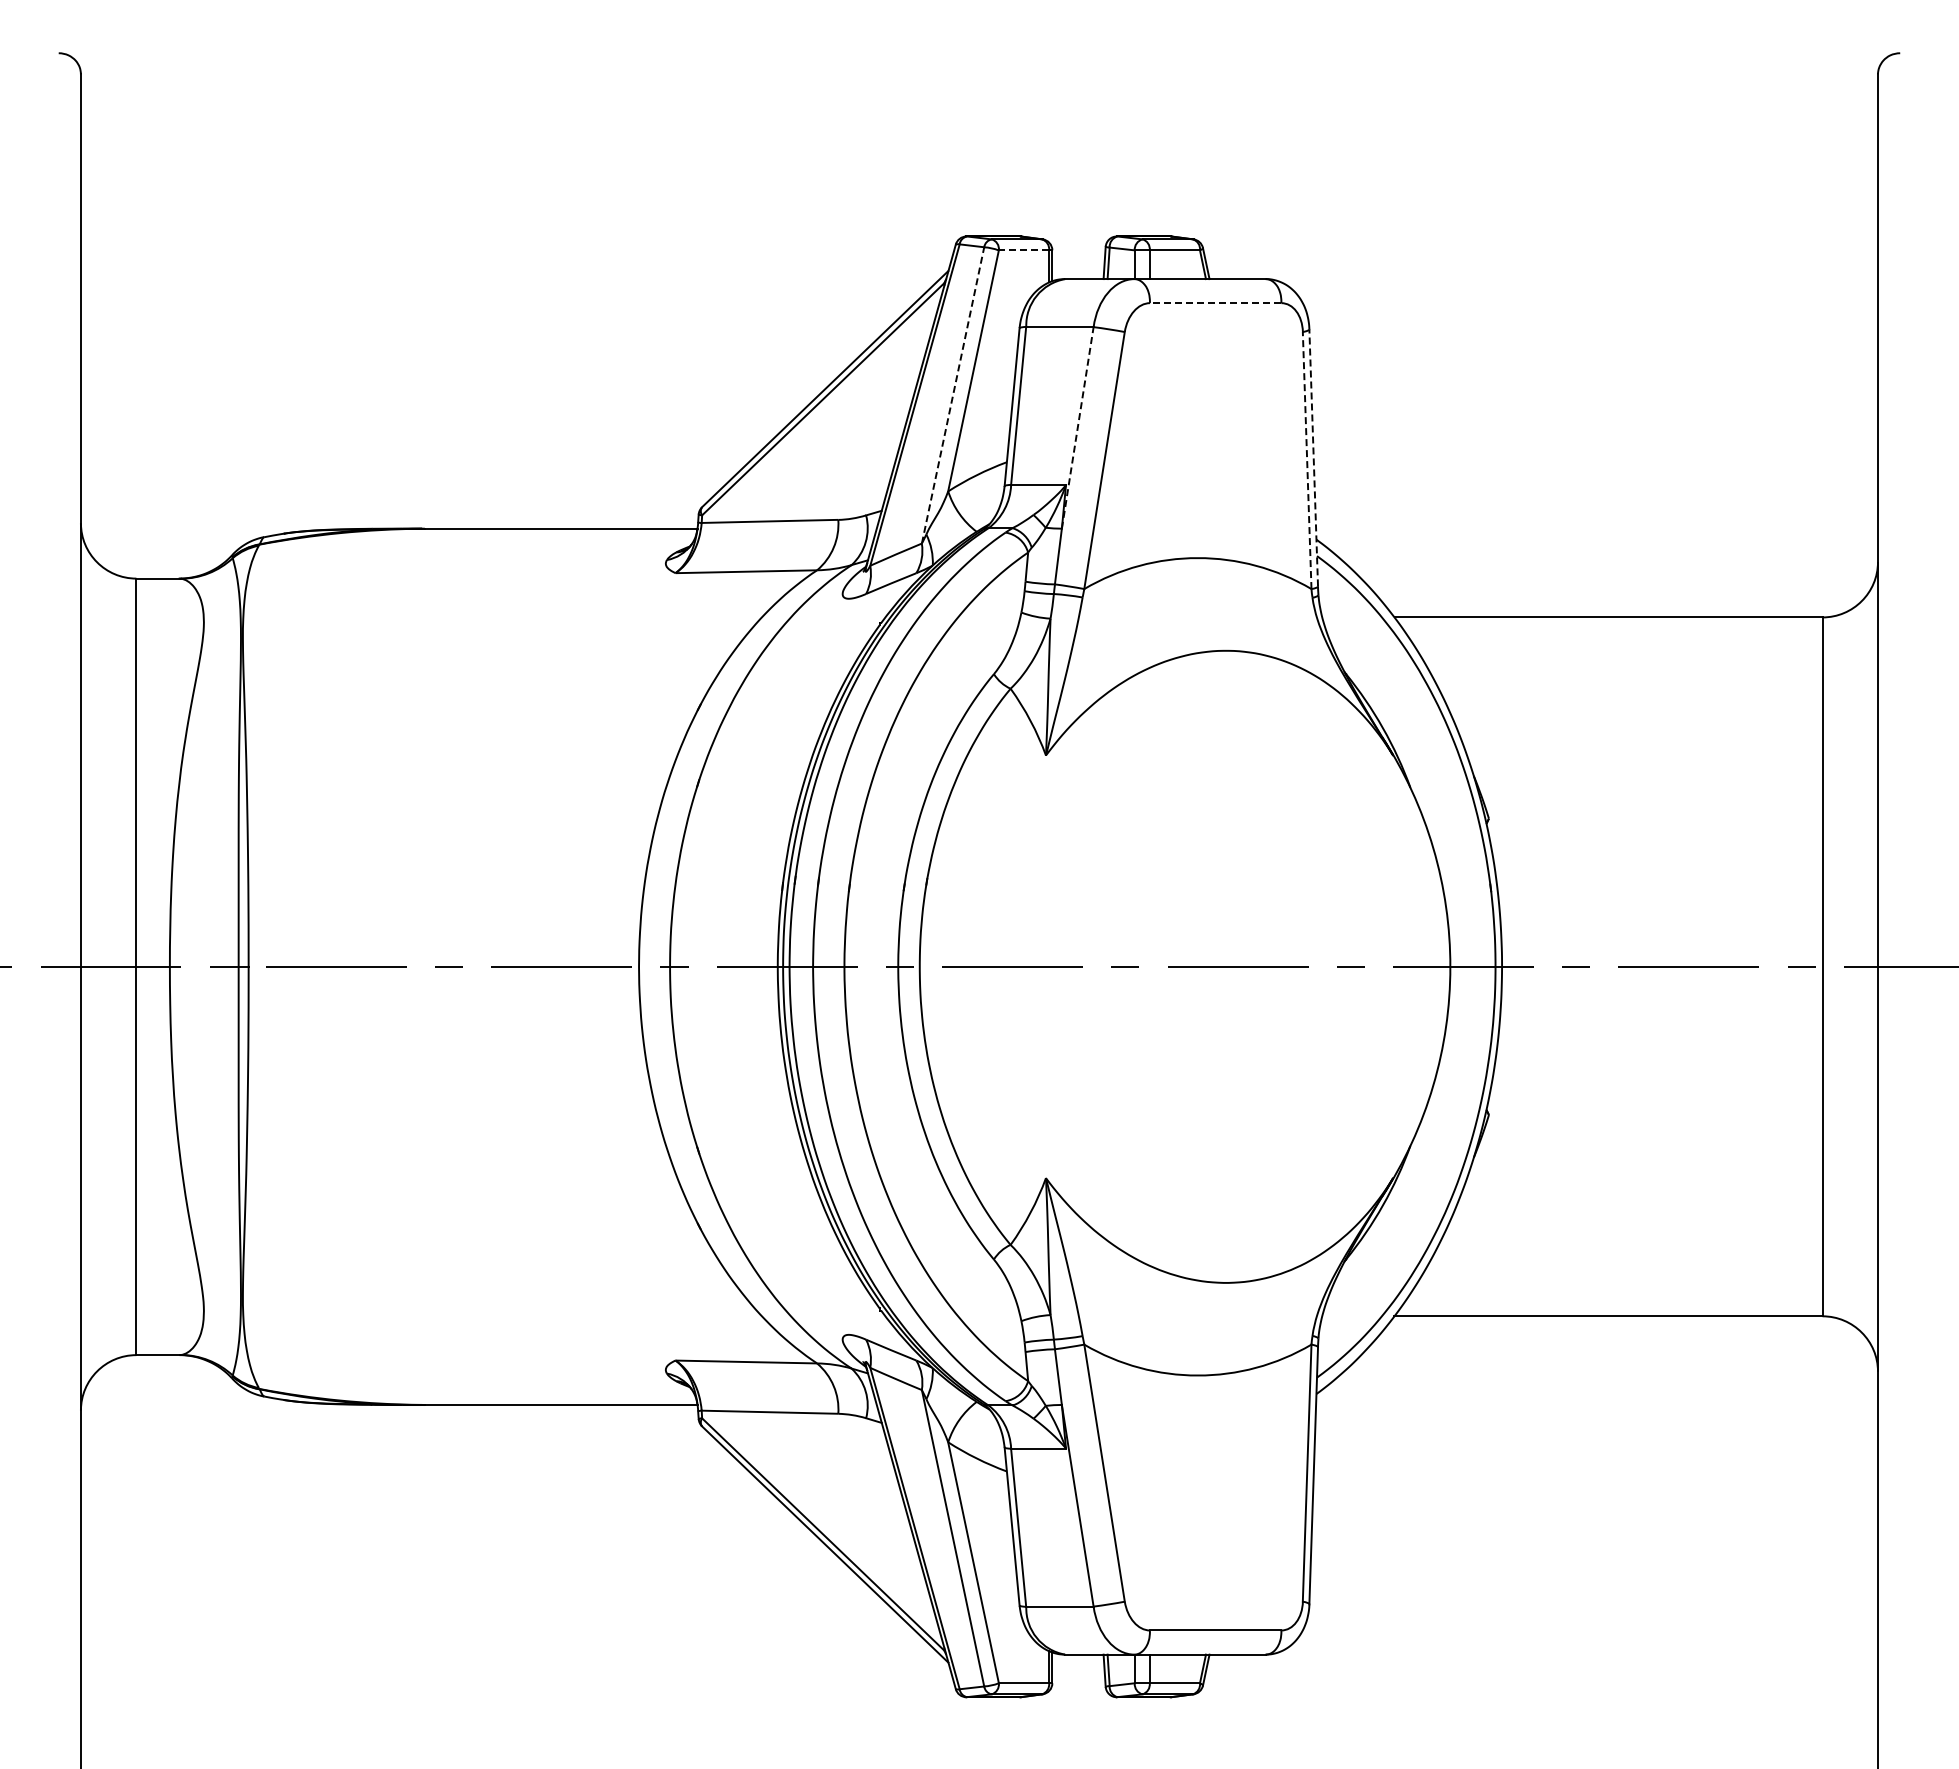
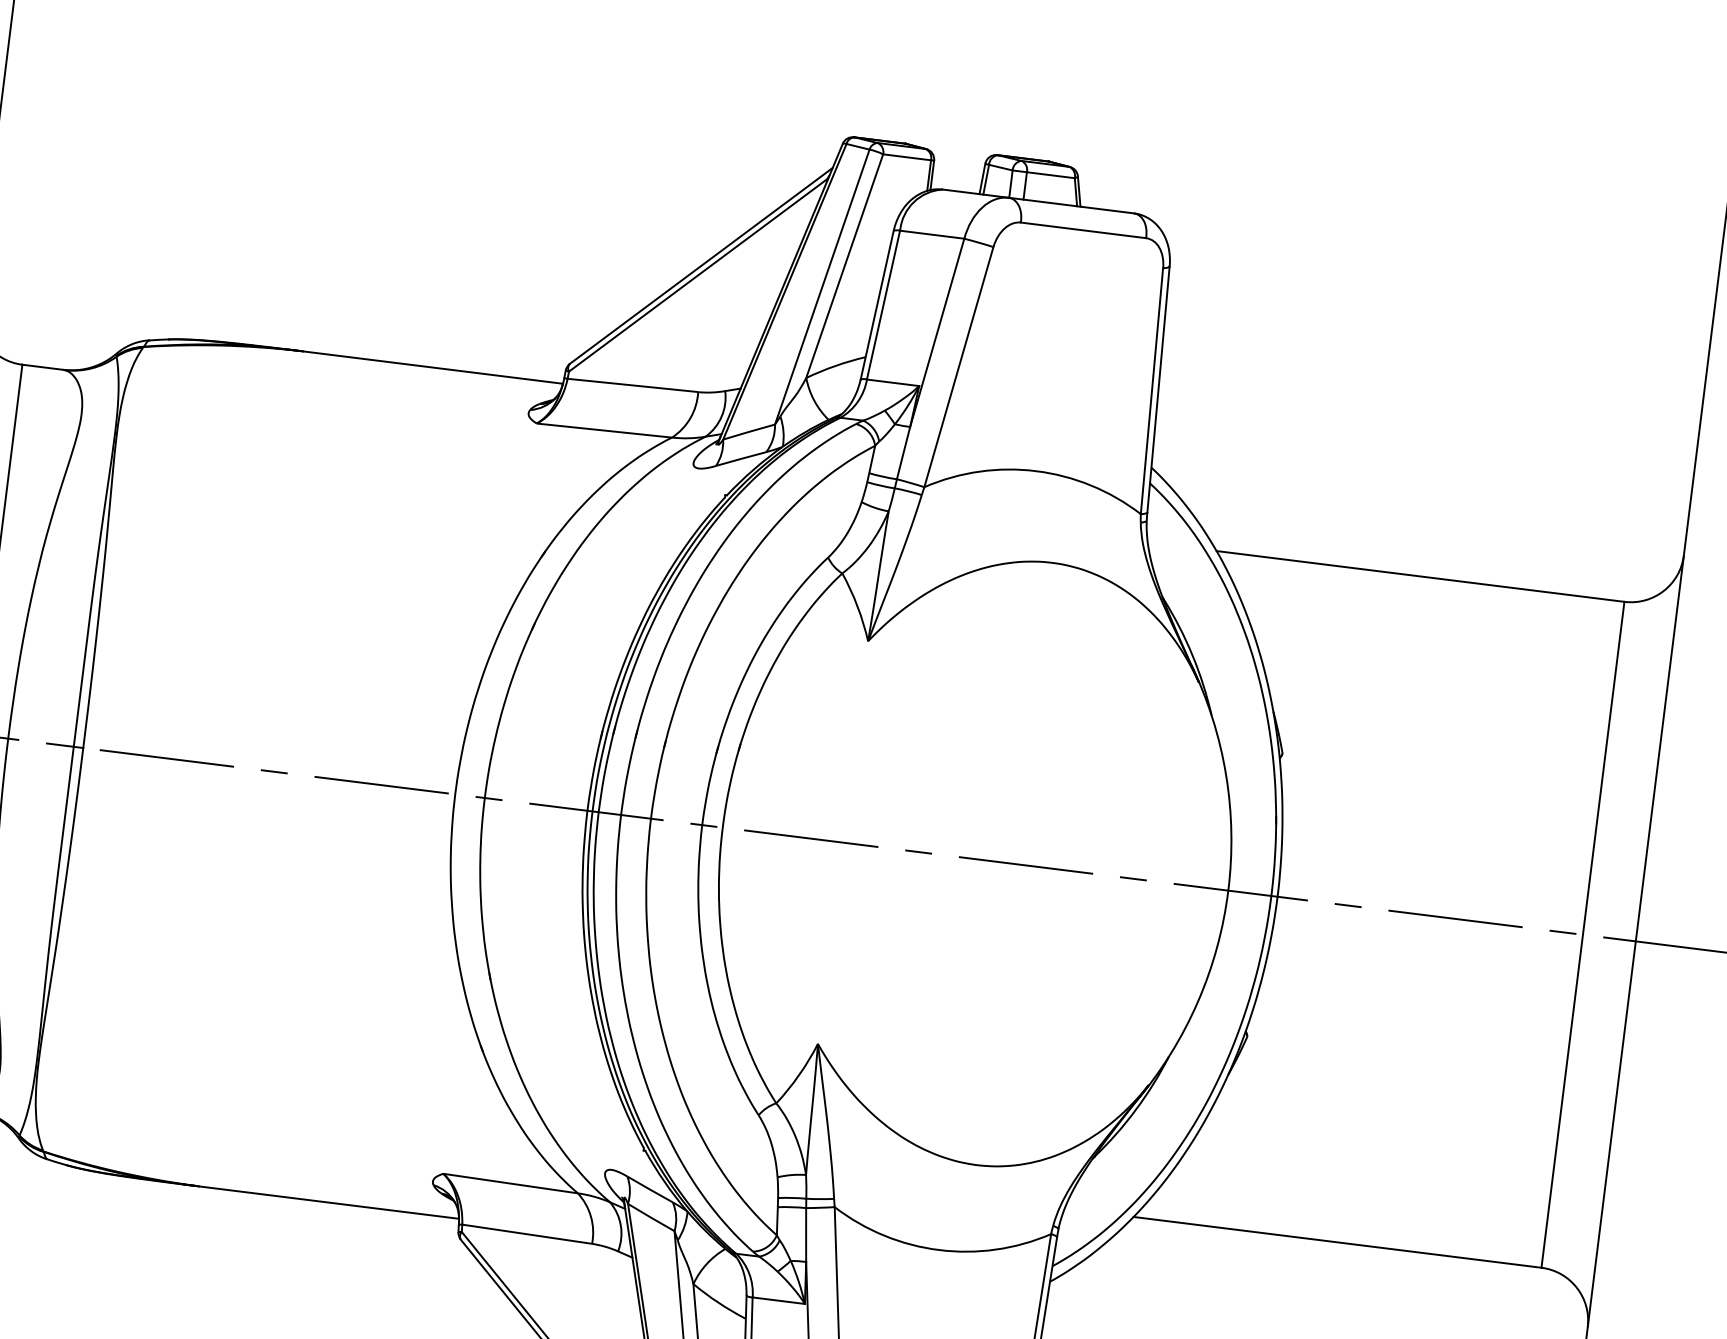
line: (1023, 250) -> (906, 157), dashed -> solid
line: (1215, 303) -> (1083, 230), dashed -> solid
line: (953, 394) -> (822, 286), dashed -> solid
line: (1077, 427) -> (937, 332), dashed -> solid
line: (1313, 457) -> (1158, 389), dashed -> solid
line: (1307, 460) -> (1152, 391), dashed -> solid

